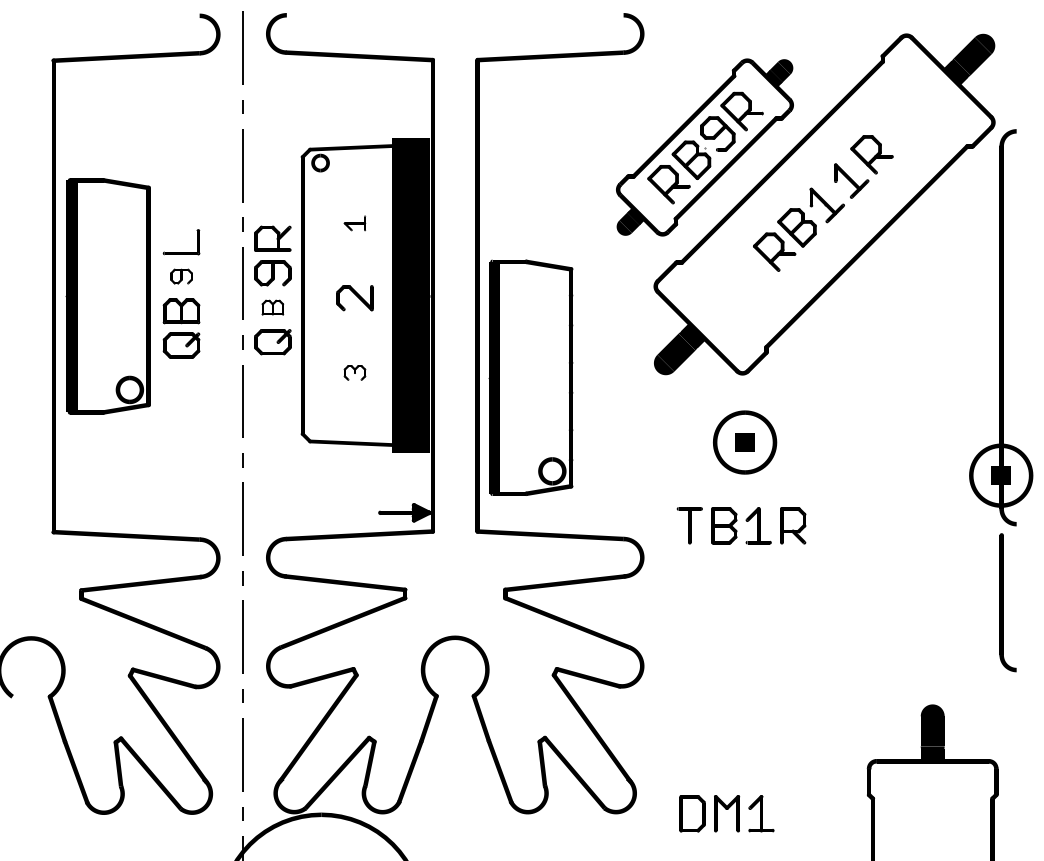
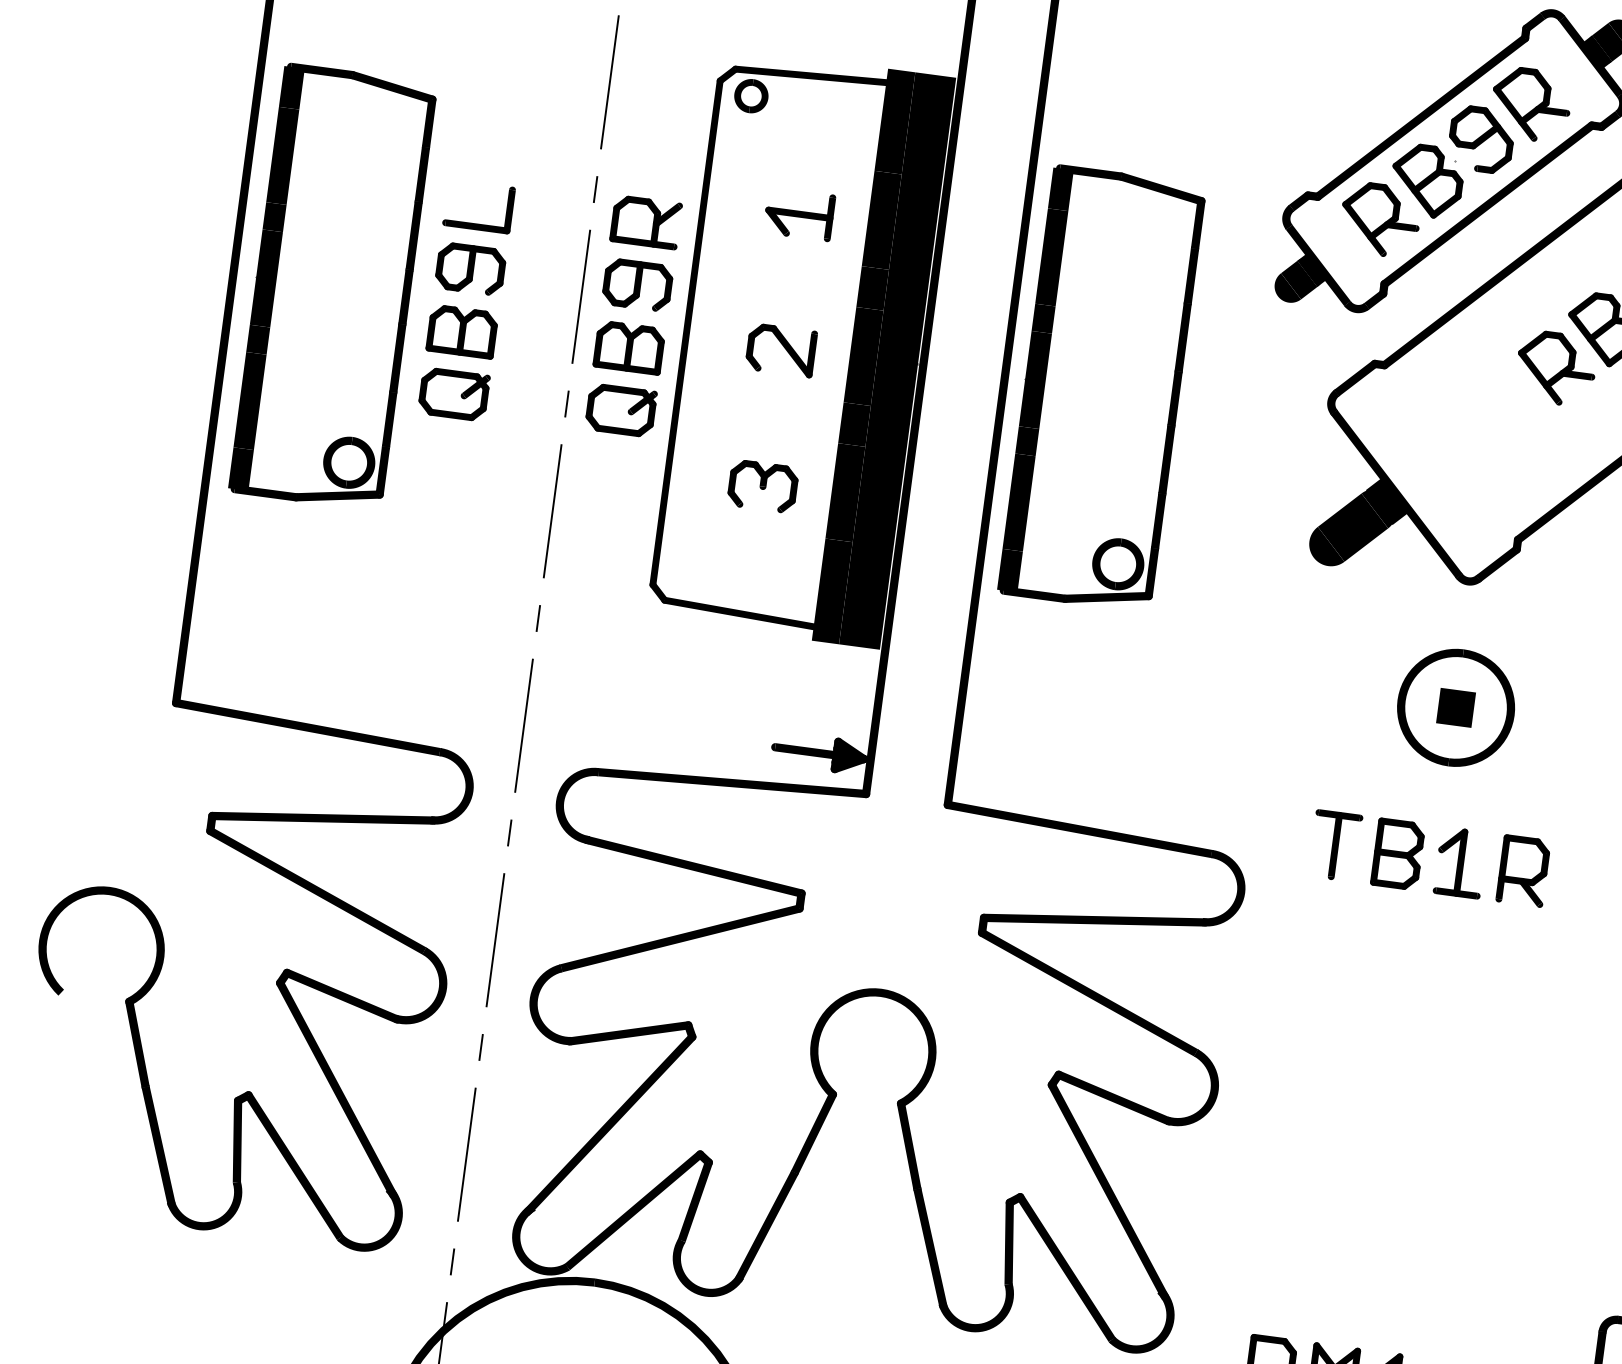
part: (354, 223) -> (798, 214), size x1.67
part: (181, 276) -> (470, 268), size x1.67
part: (272, 307) -> (628, 347), size x1.67
part: (354, 372) -> (762, 485), size x1.67
part: (530, 377) -> (1101, 388), moved

